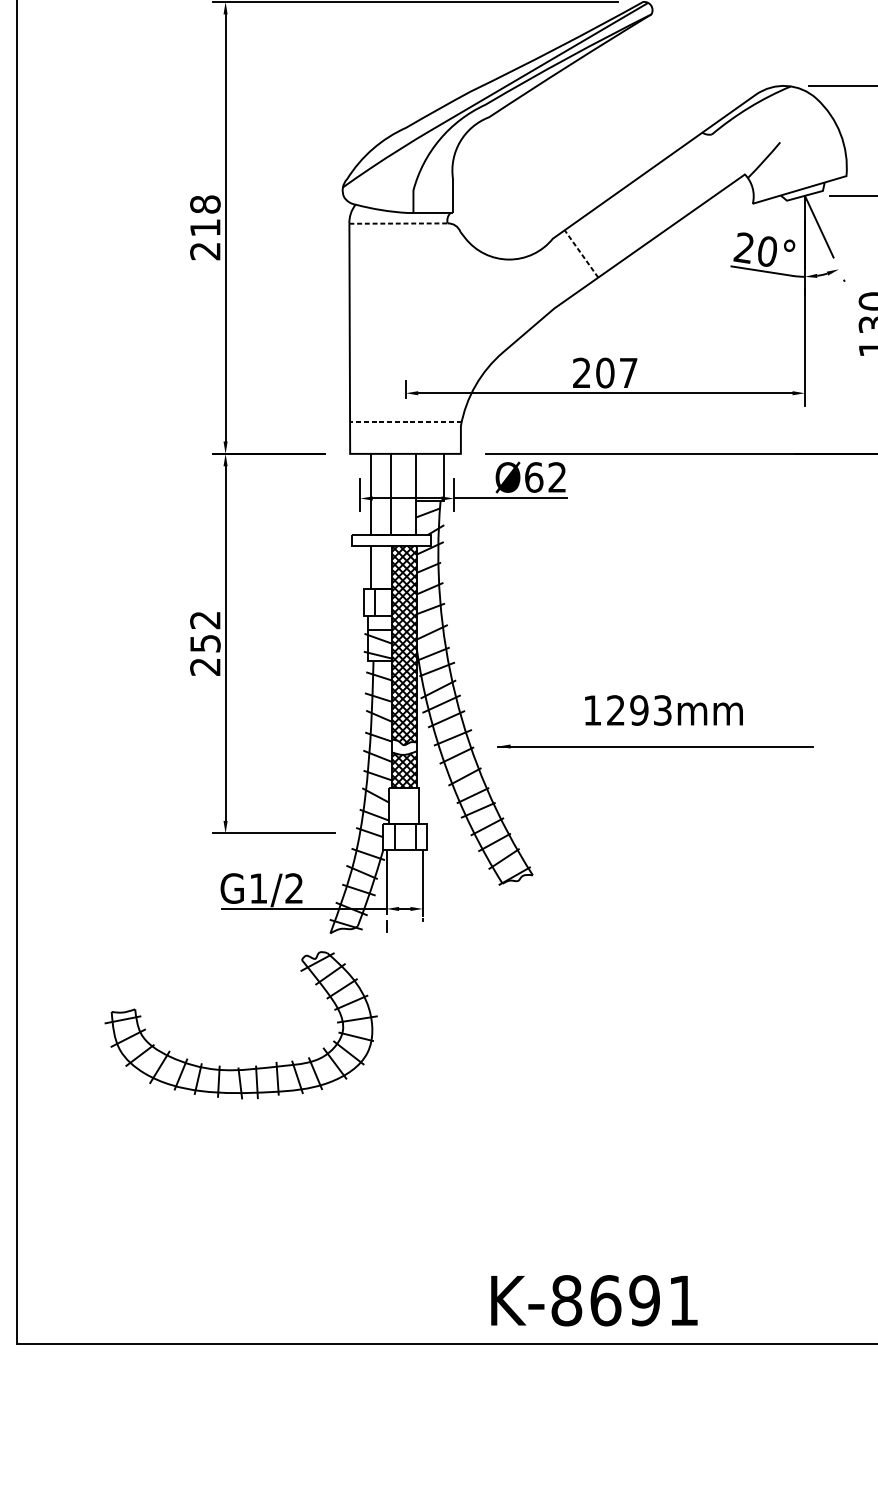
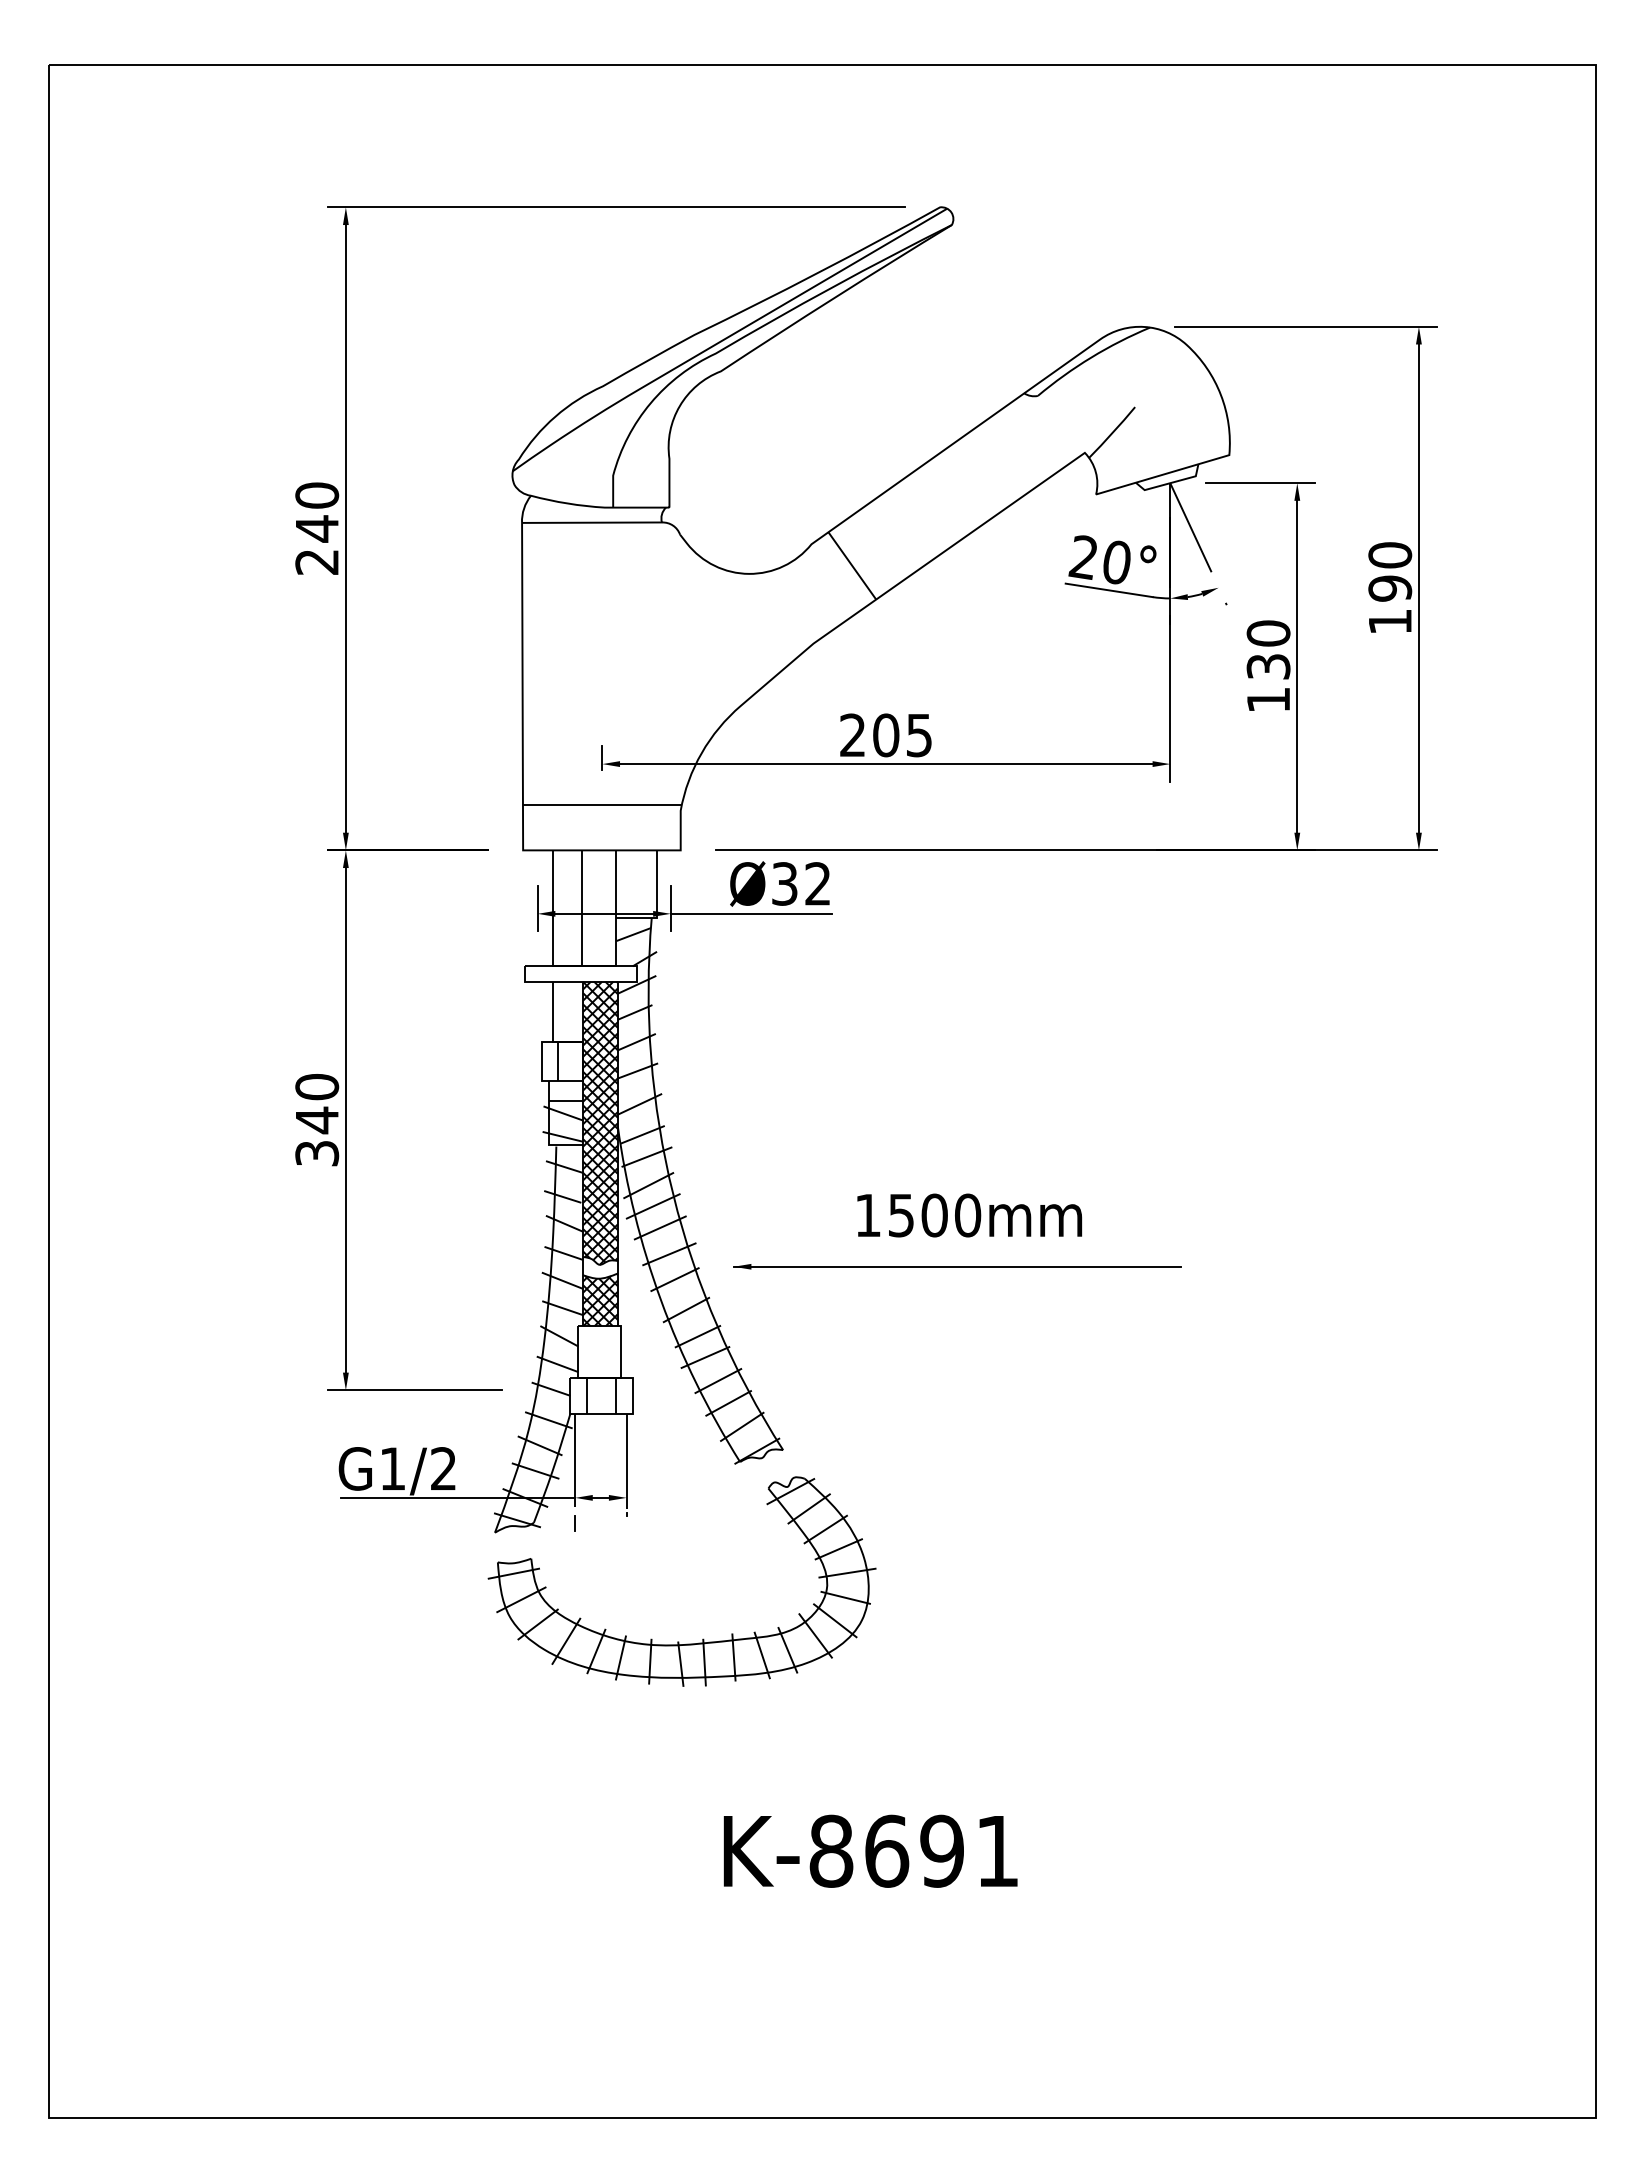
text: (204, 216) -> (316, 512), 218 -> 240
line: (398, 223) -> (592, 522), dashed -> solid
line: (581, 253) -> (852, 565), dashed -> solid
text: (628, 373) -> (919, 735), 207 -> 205
line: (405, 422) -> (601, 805), dashed -> solid
text: (534, 477) -> (785, 883), Ø62 -> Ø32
text: (205, 643) -> (317, 1120), 252 -> 340
text: (639, 710) -> (934, 1215), 1293mm -> 1500mm
part: (238, 1067) -> (678, 1641), moved
text: (594, 1300) -> (870, 1850), moved

